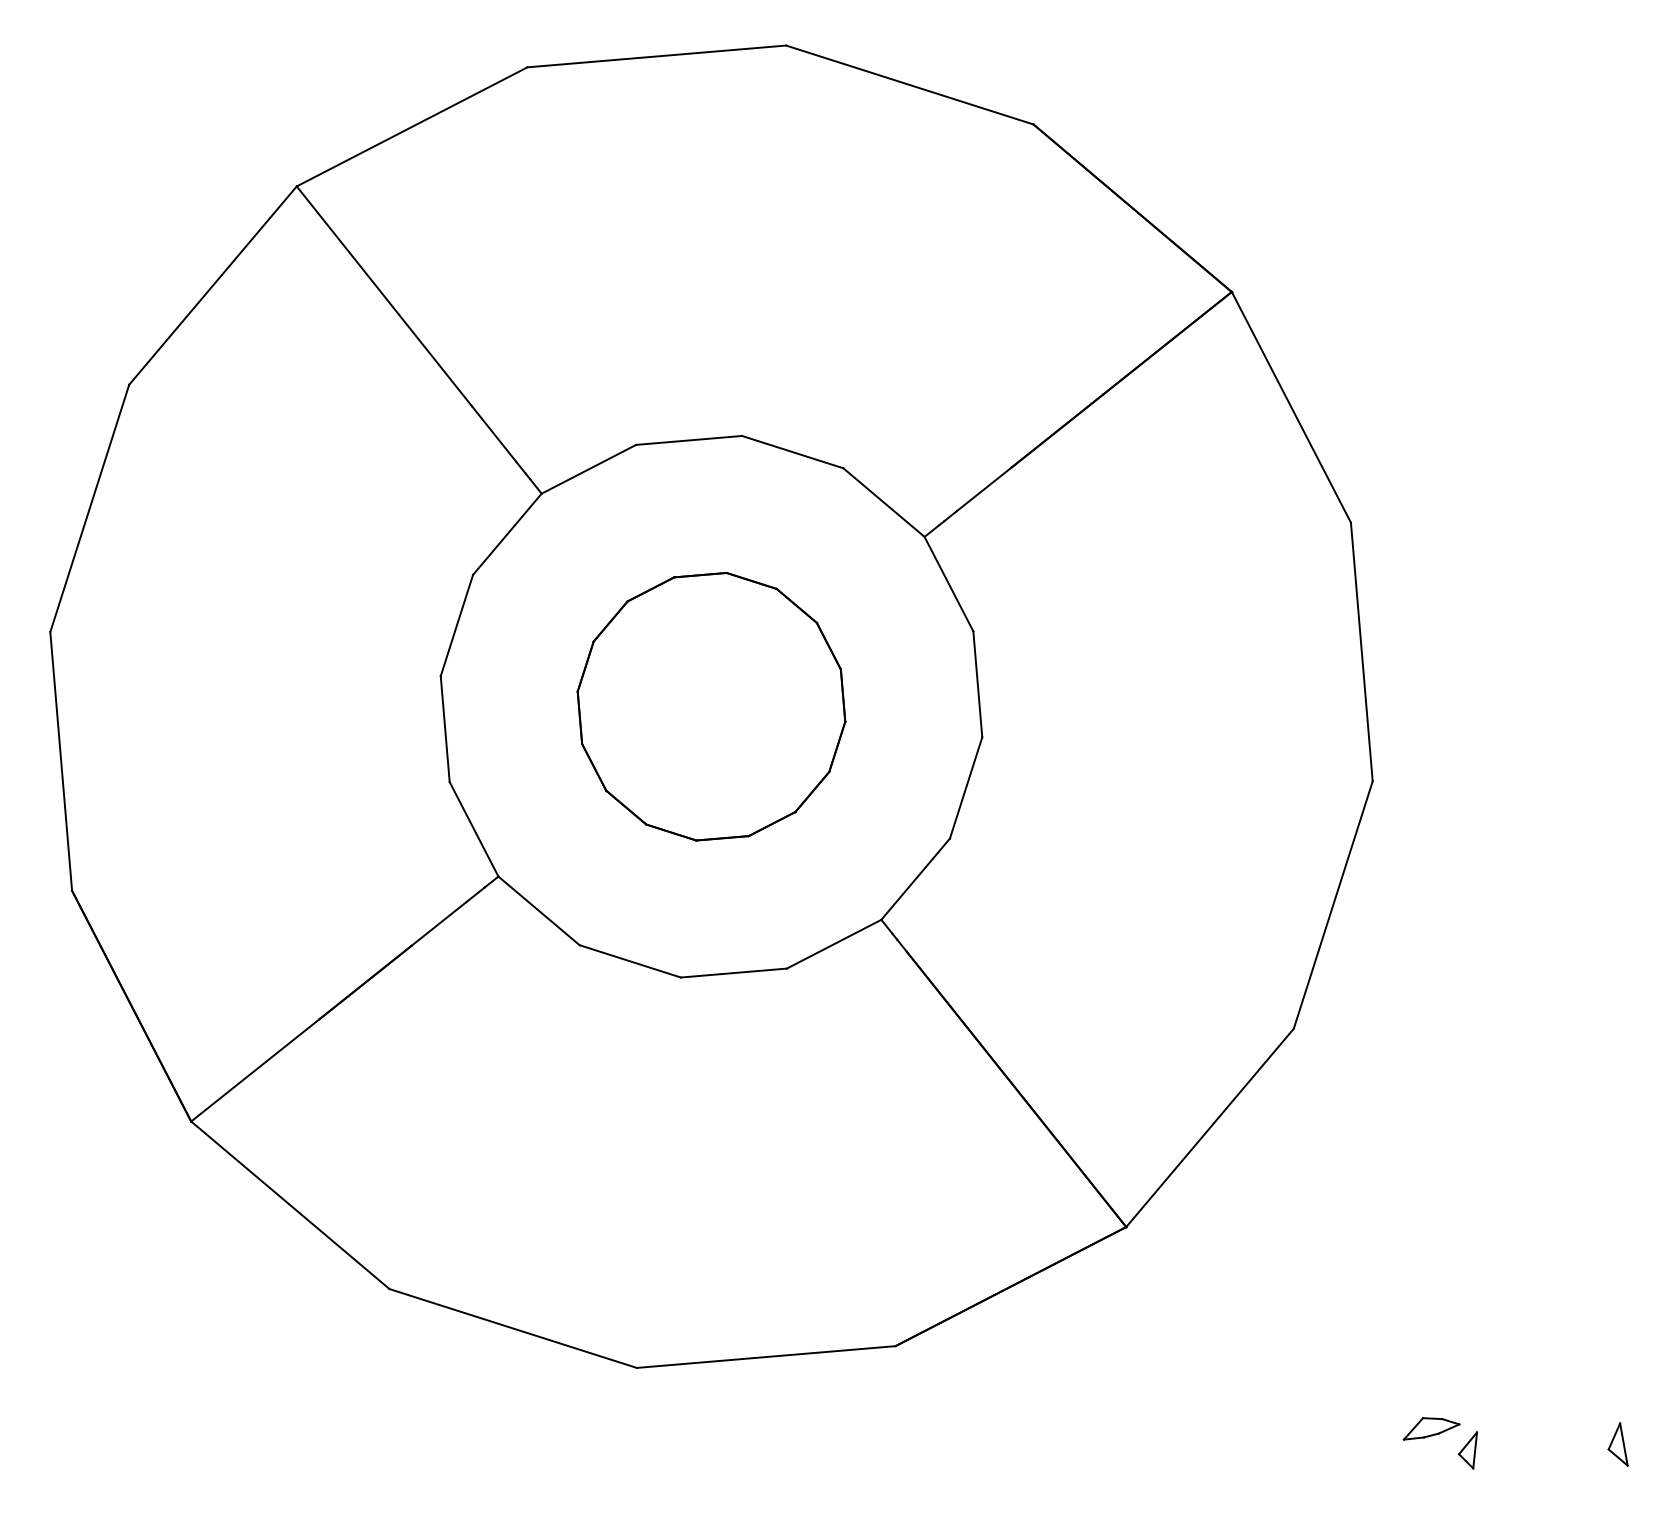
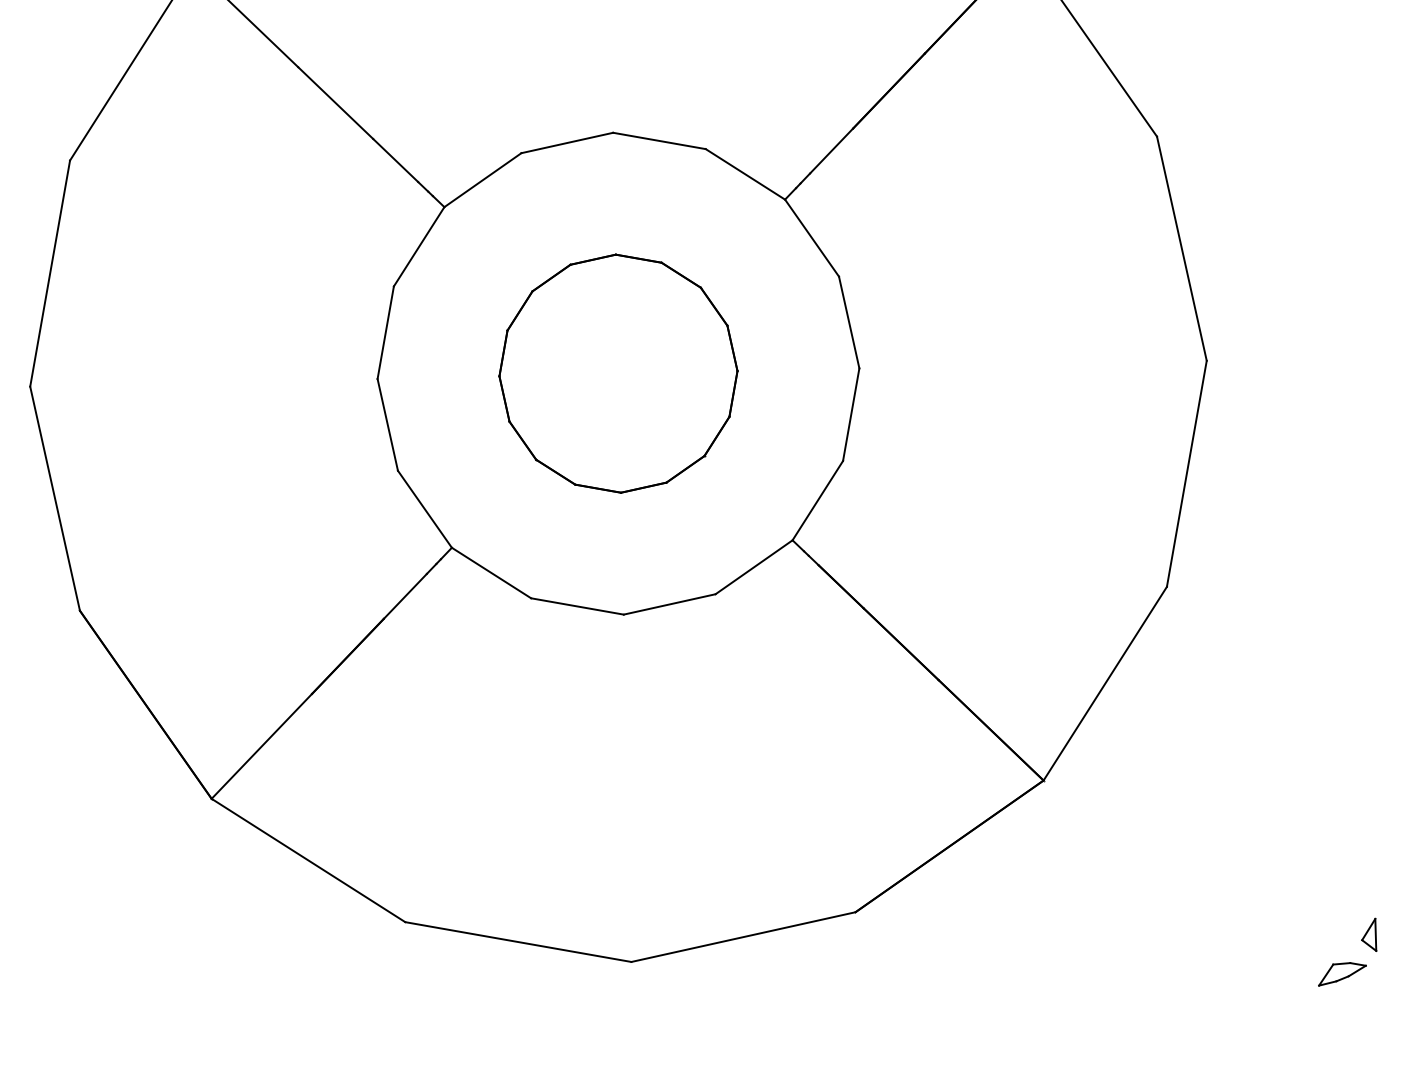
part: (1431, 1428) -> (1341, 972), moved

